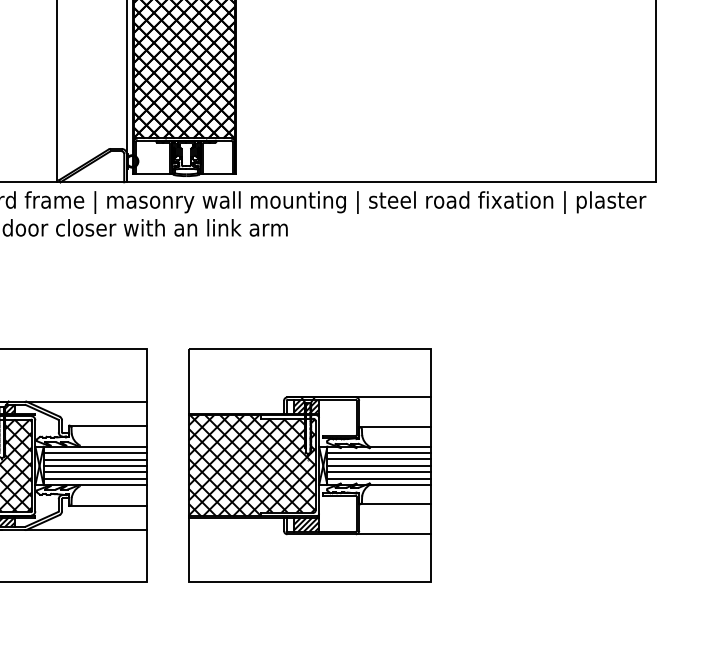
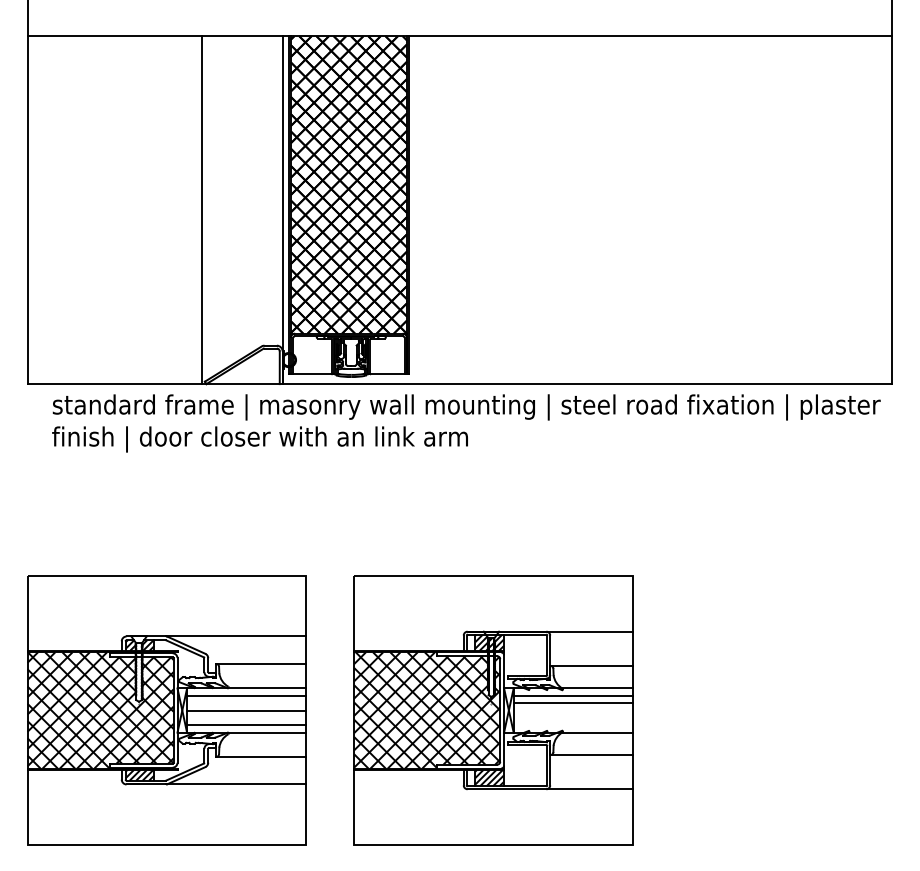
line: (95, 459) -> (246, 703), removed
line: (378, 465) -> (572, 710), removed
line: (95, 471) -> (246, 717), removed
line: (378, 471) -> (572, 717), removed
line: (378, 478) -> (572, 725), removed

